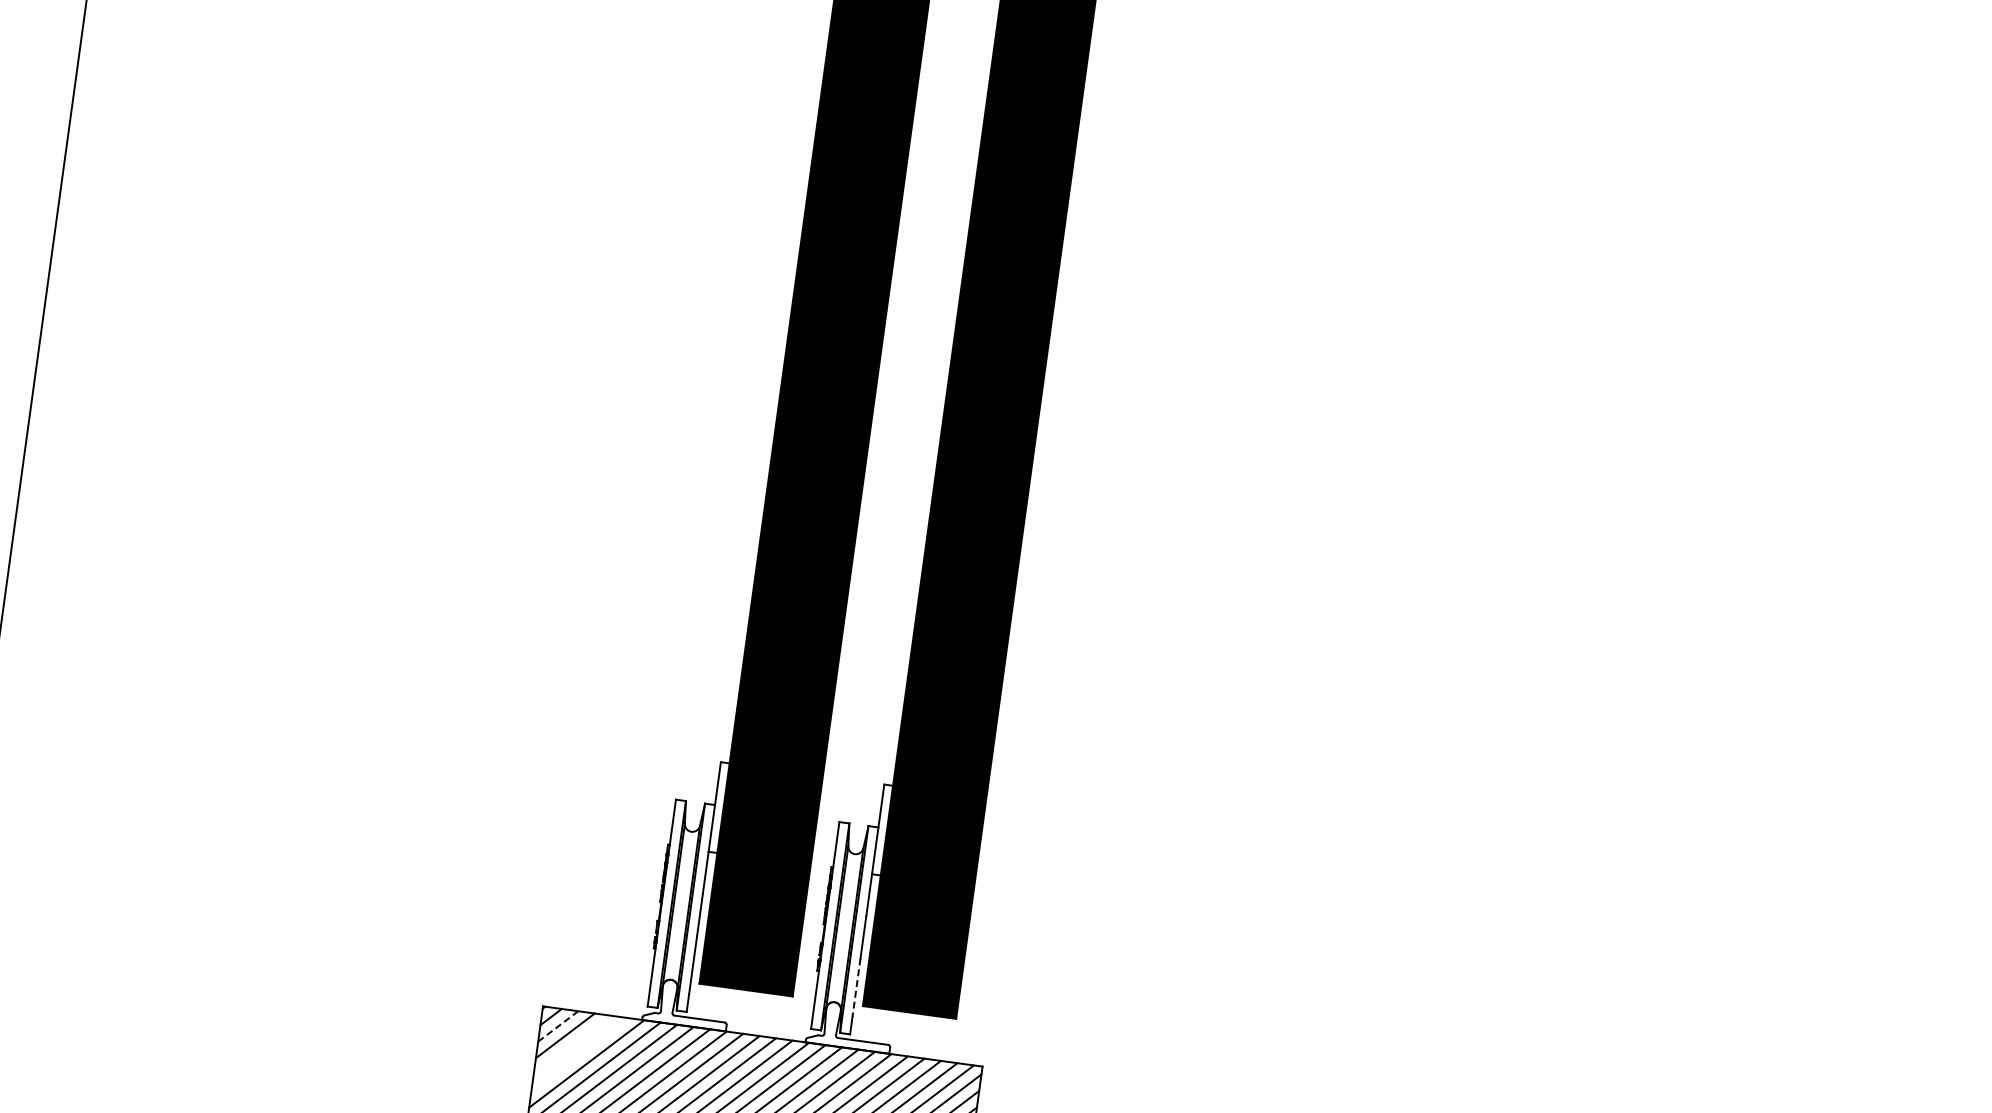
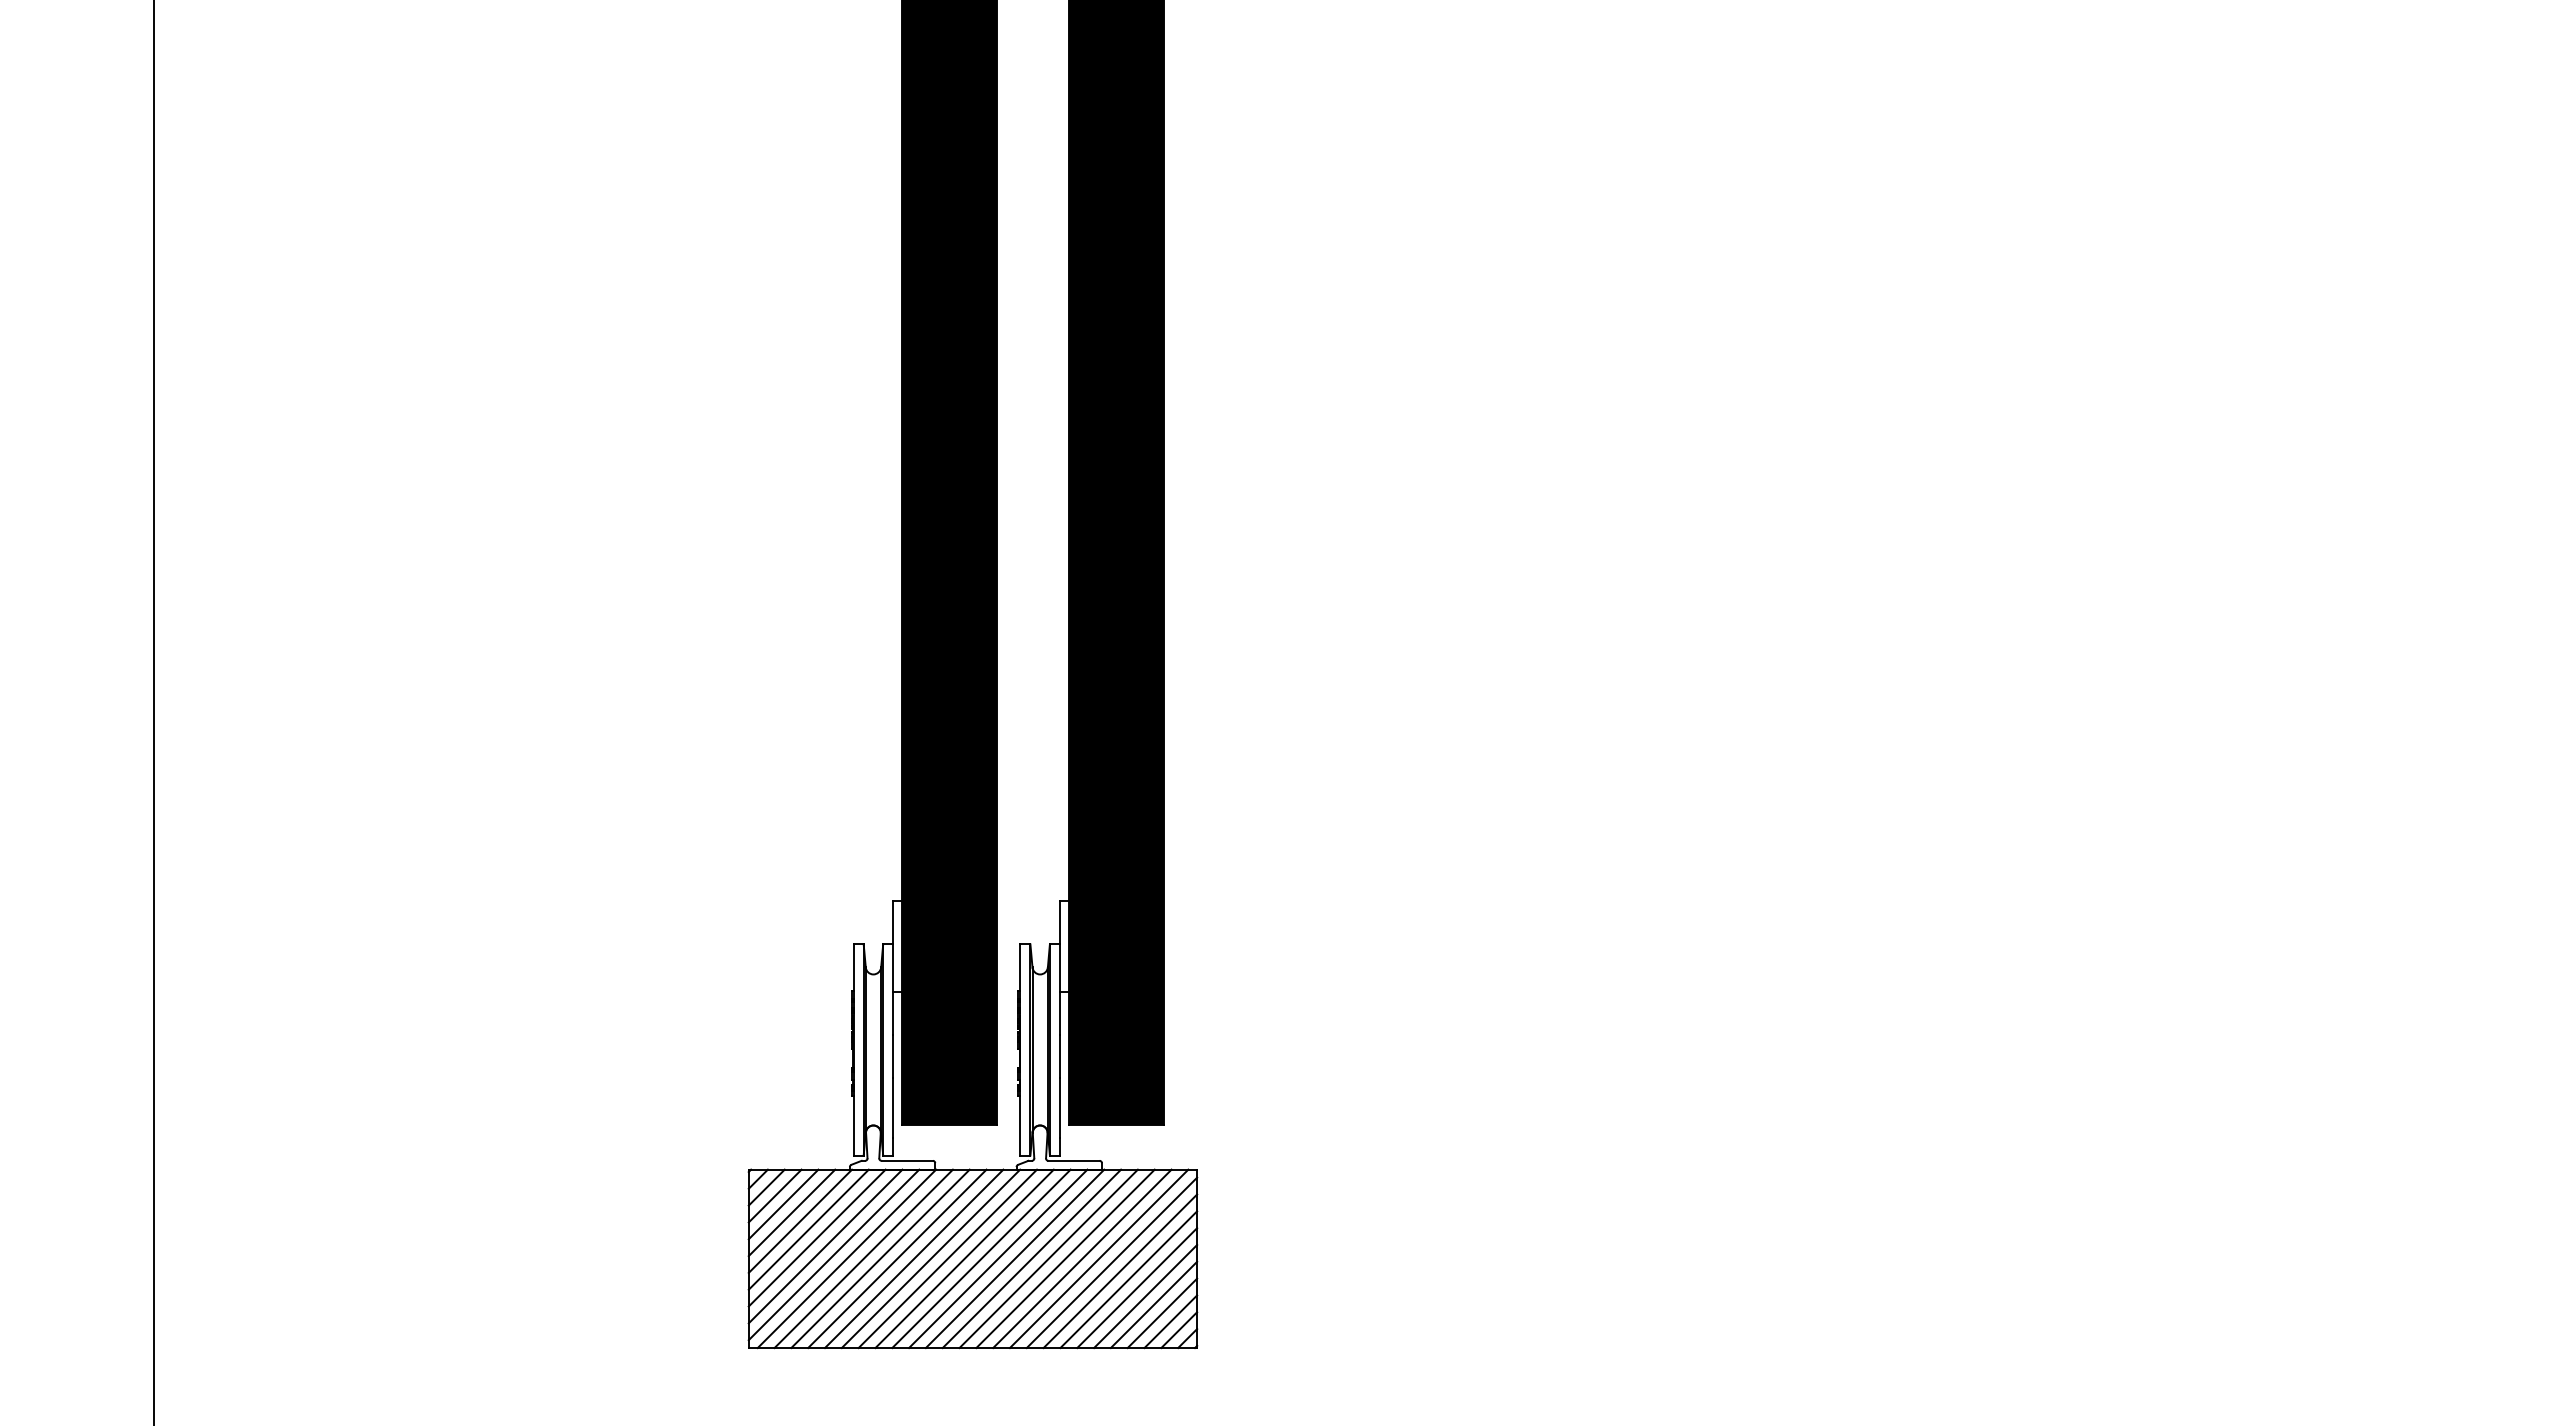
line: (856, 987) -> (1060, 1107), dashed -> solid
line: (559, 1026) -> (767, 1187), dashed -> solid
line: (572, 1045) -> (783, 1204), added
line: (579, 1054) -> (791, 1212), added

